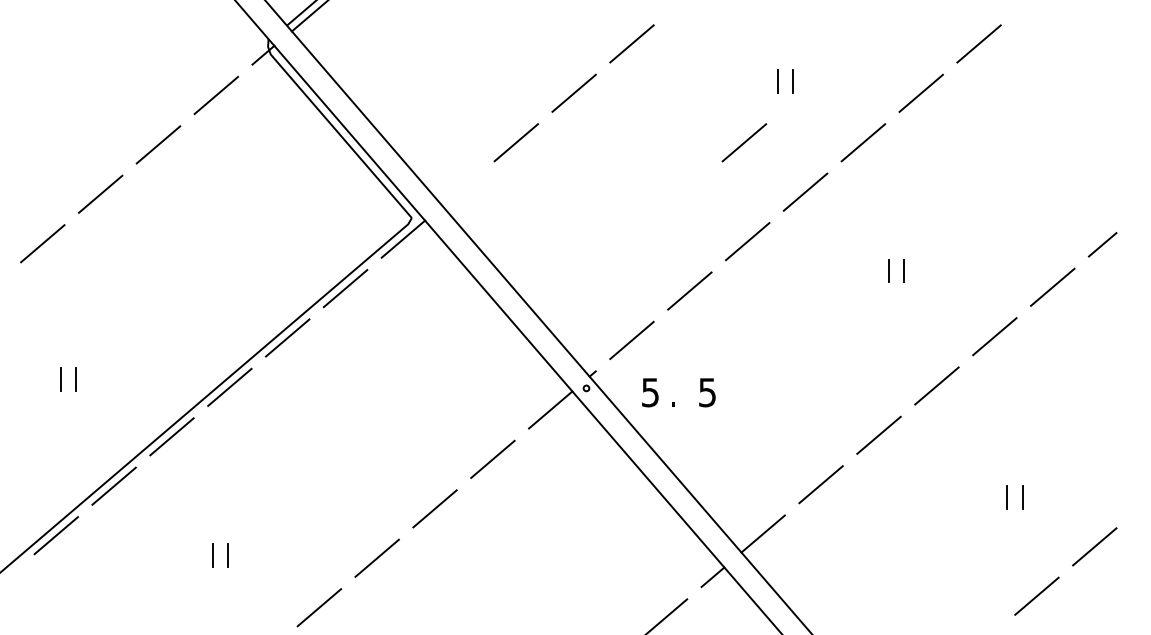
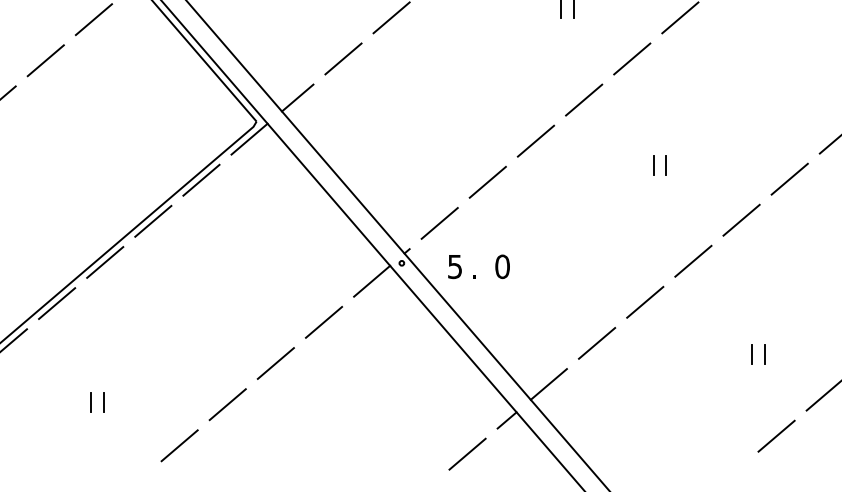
line: (744, 142) -> (533, 58), removed
line: (461, 189) -> (297, 97), added
text: (707, 392) -> (502, 266), 5 -> 0

